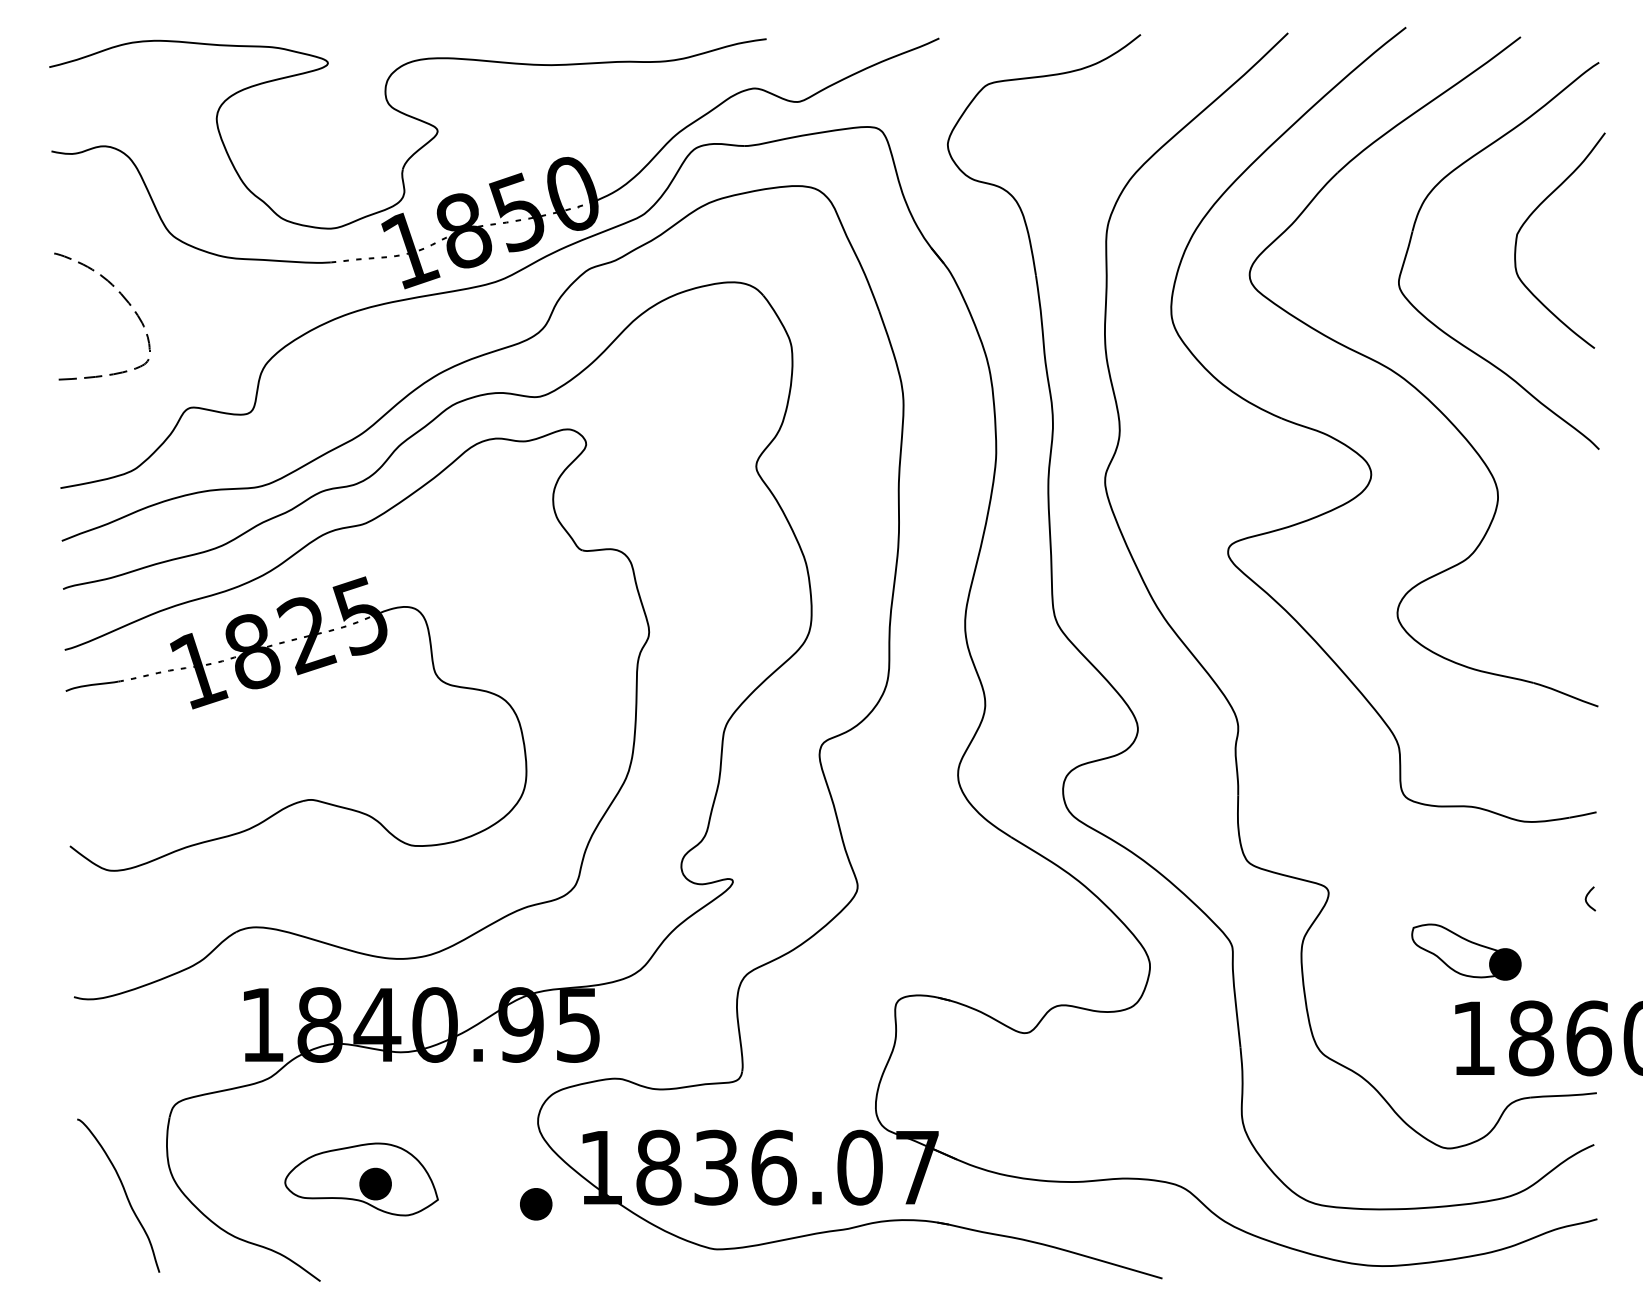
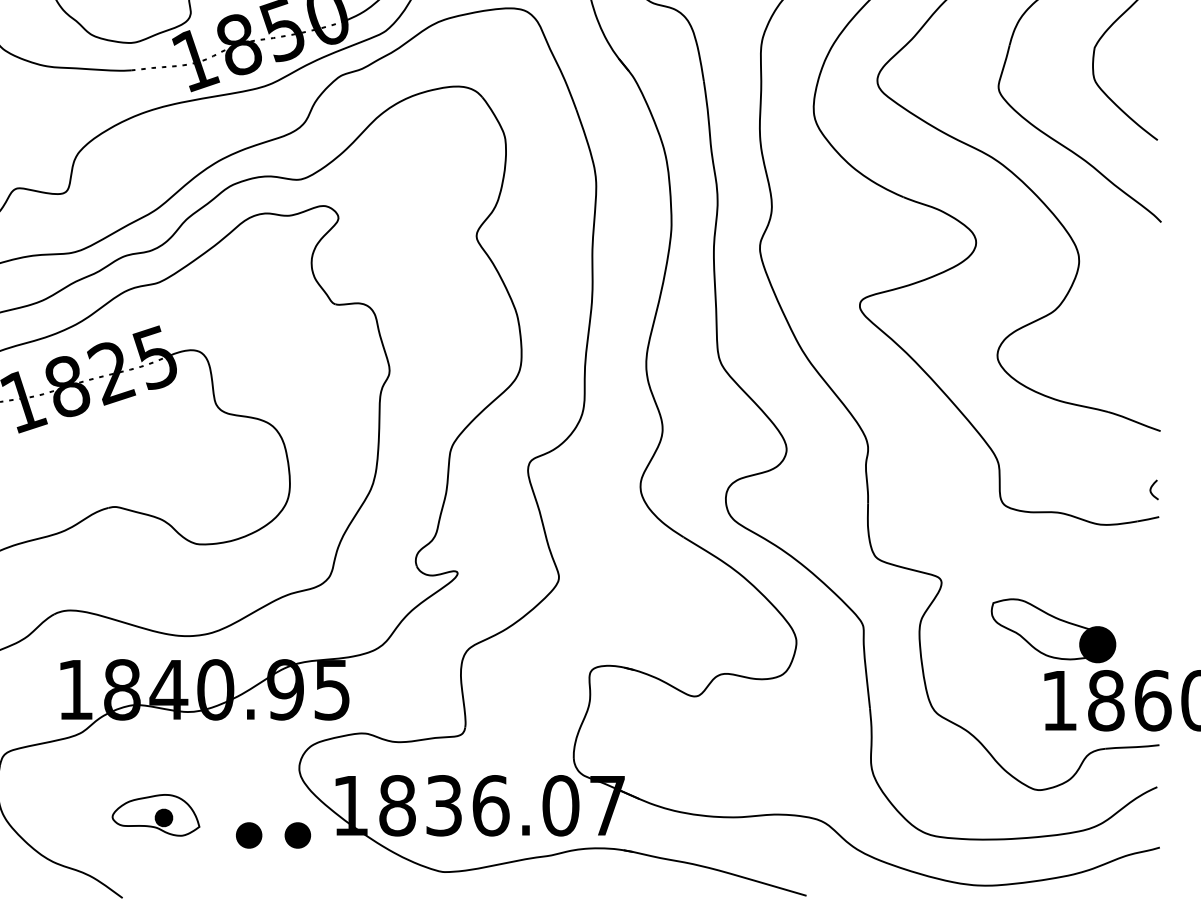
curve: (1587, 897) -> (1151, 488), moved
part: (1466, 951) -> (1053, 630), size x1.4
part: (361, 1179) -> (155, 815), size x0.7
part: (476, 1204) -> (249, 835), added

